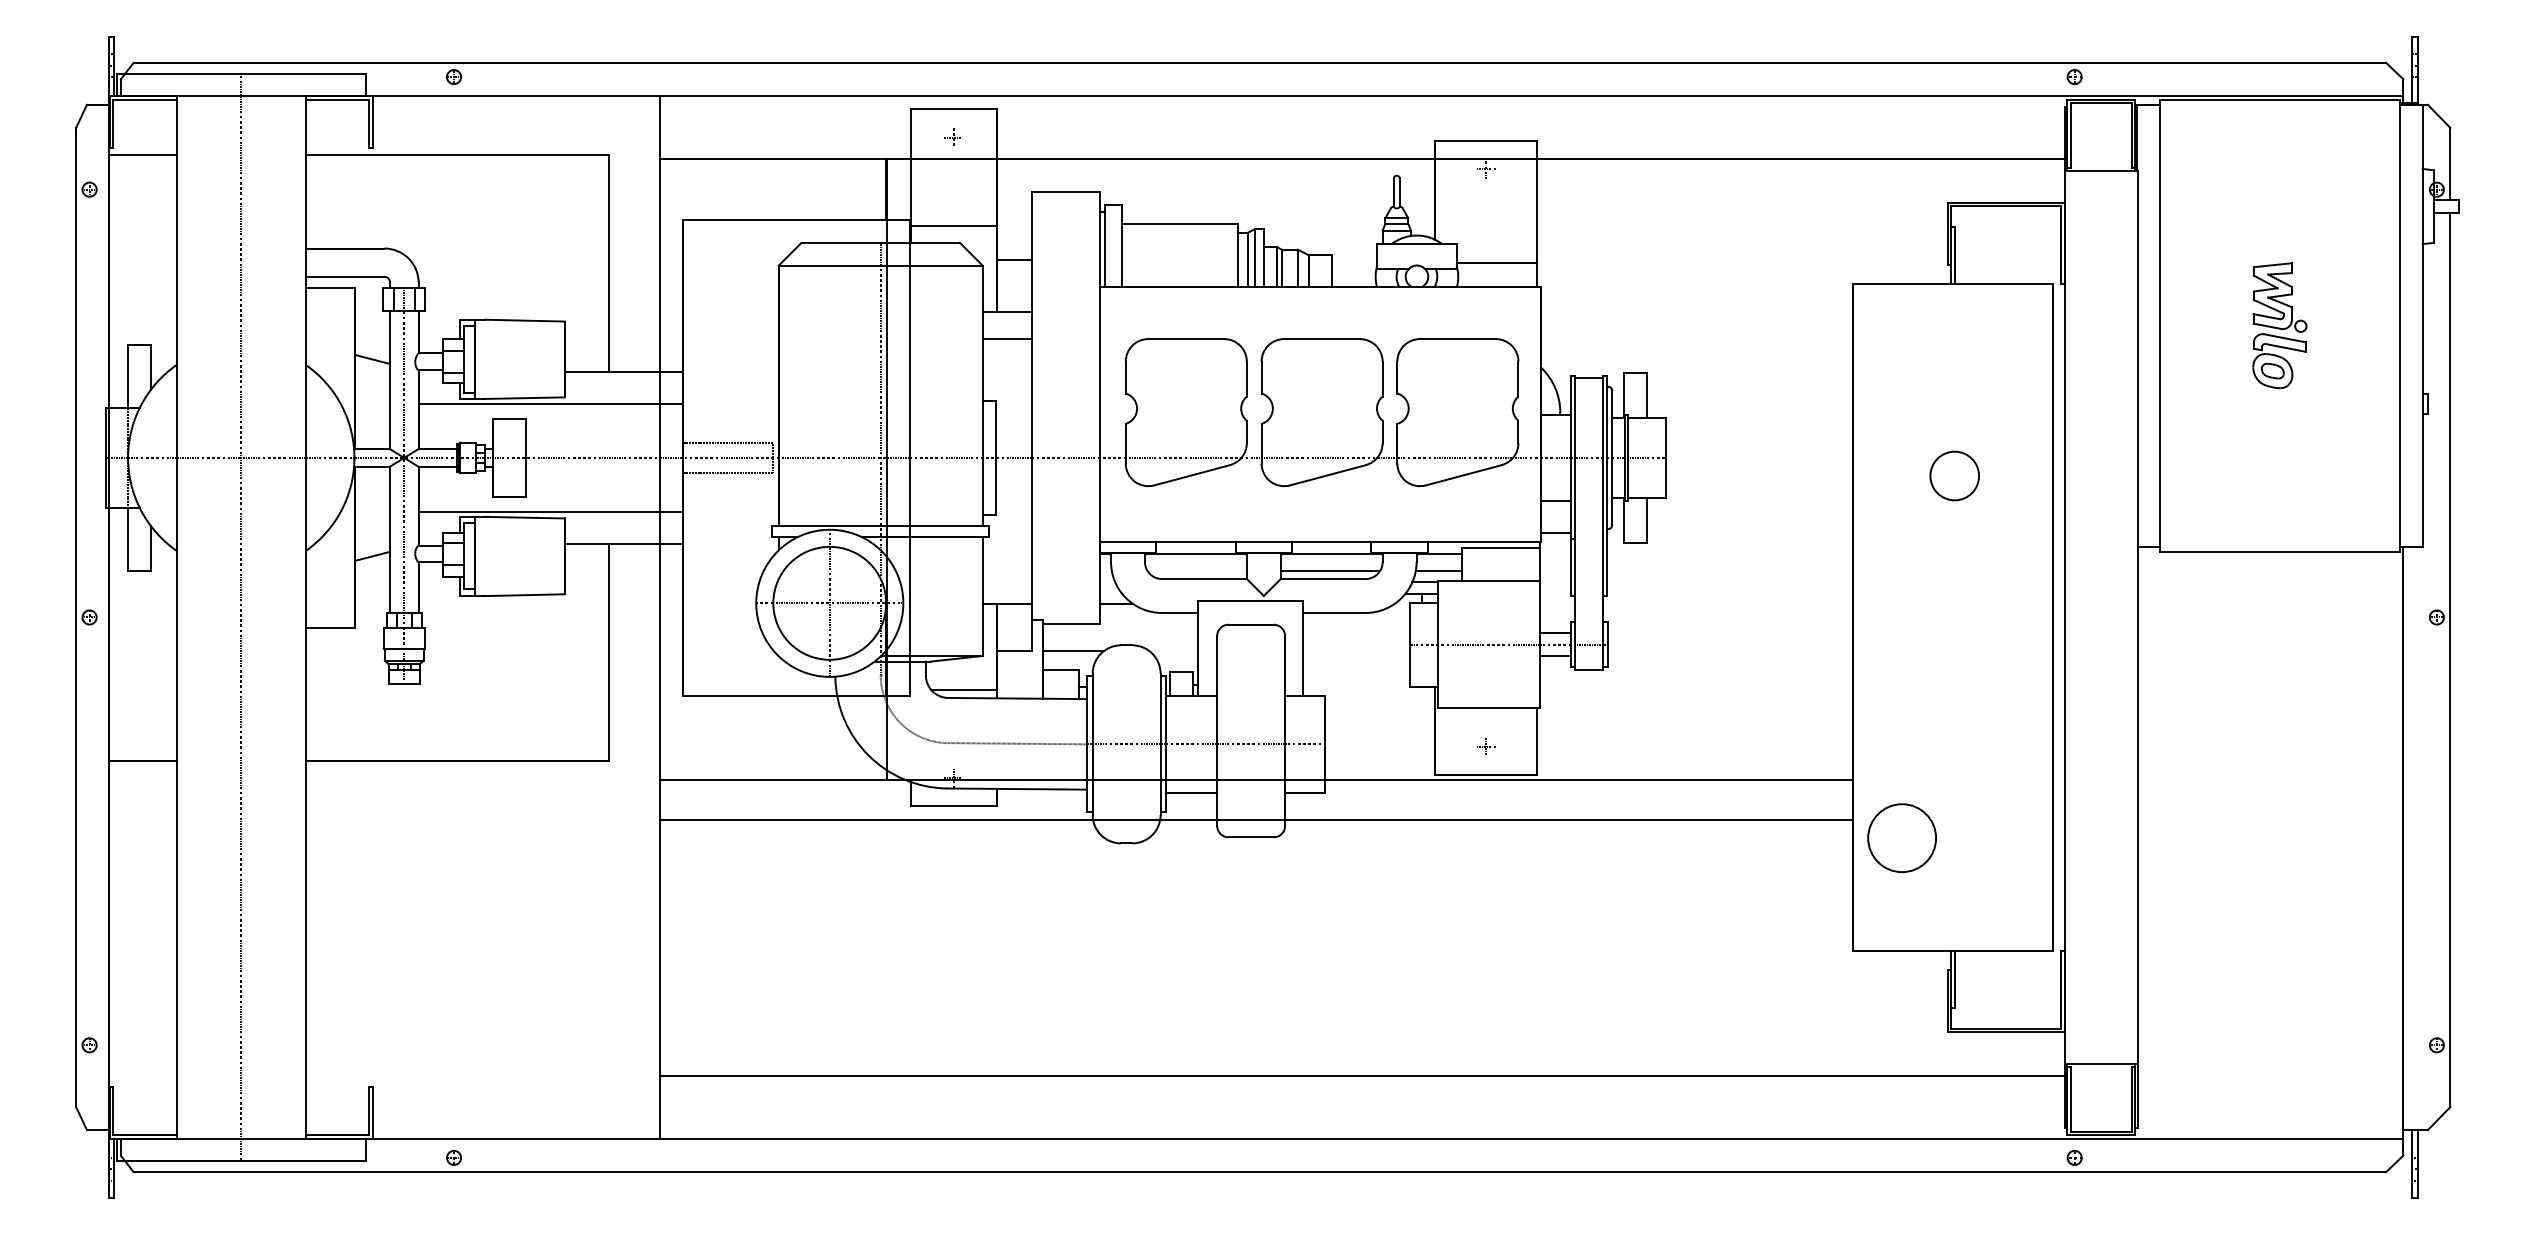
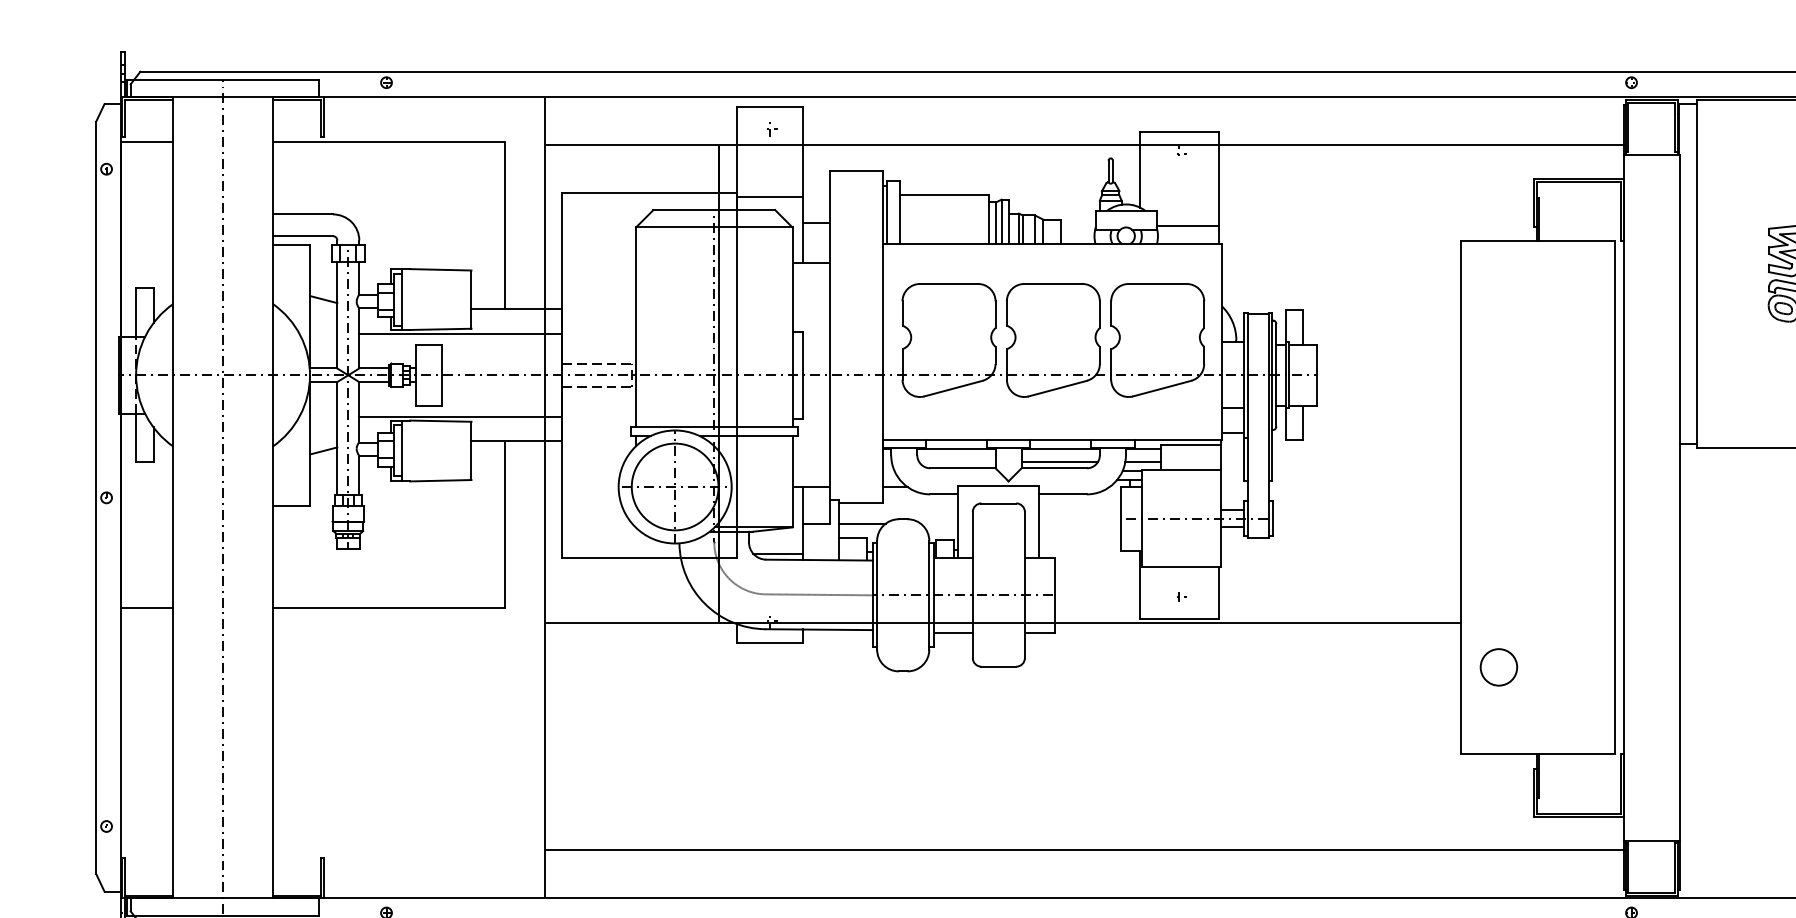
line: (1006, 339) -> (810, 284), removed
circle: (1954, 475) -> (1539, 388), removed
line: (1256, 819) -> (1002, 653), removed
circle: (1902, 838) -> (1499, 667), size x0.7

